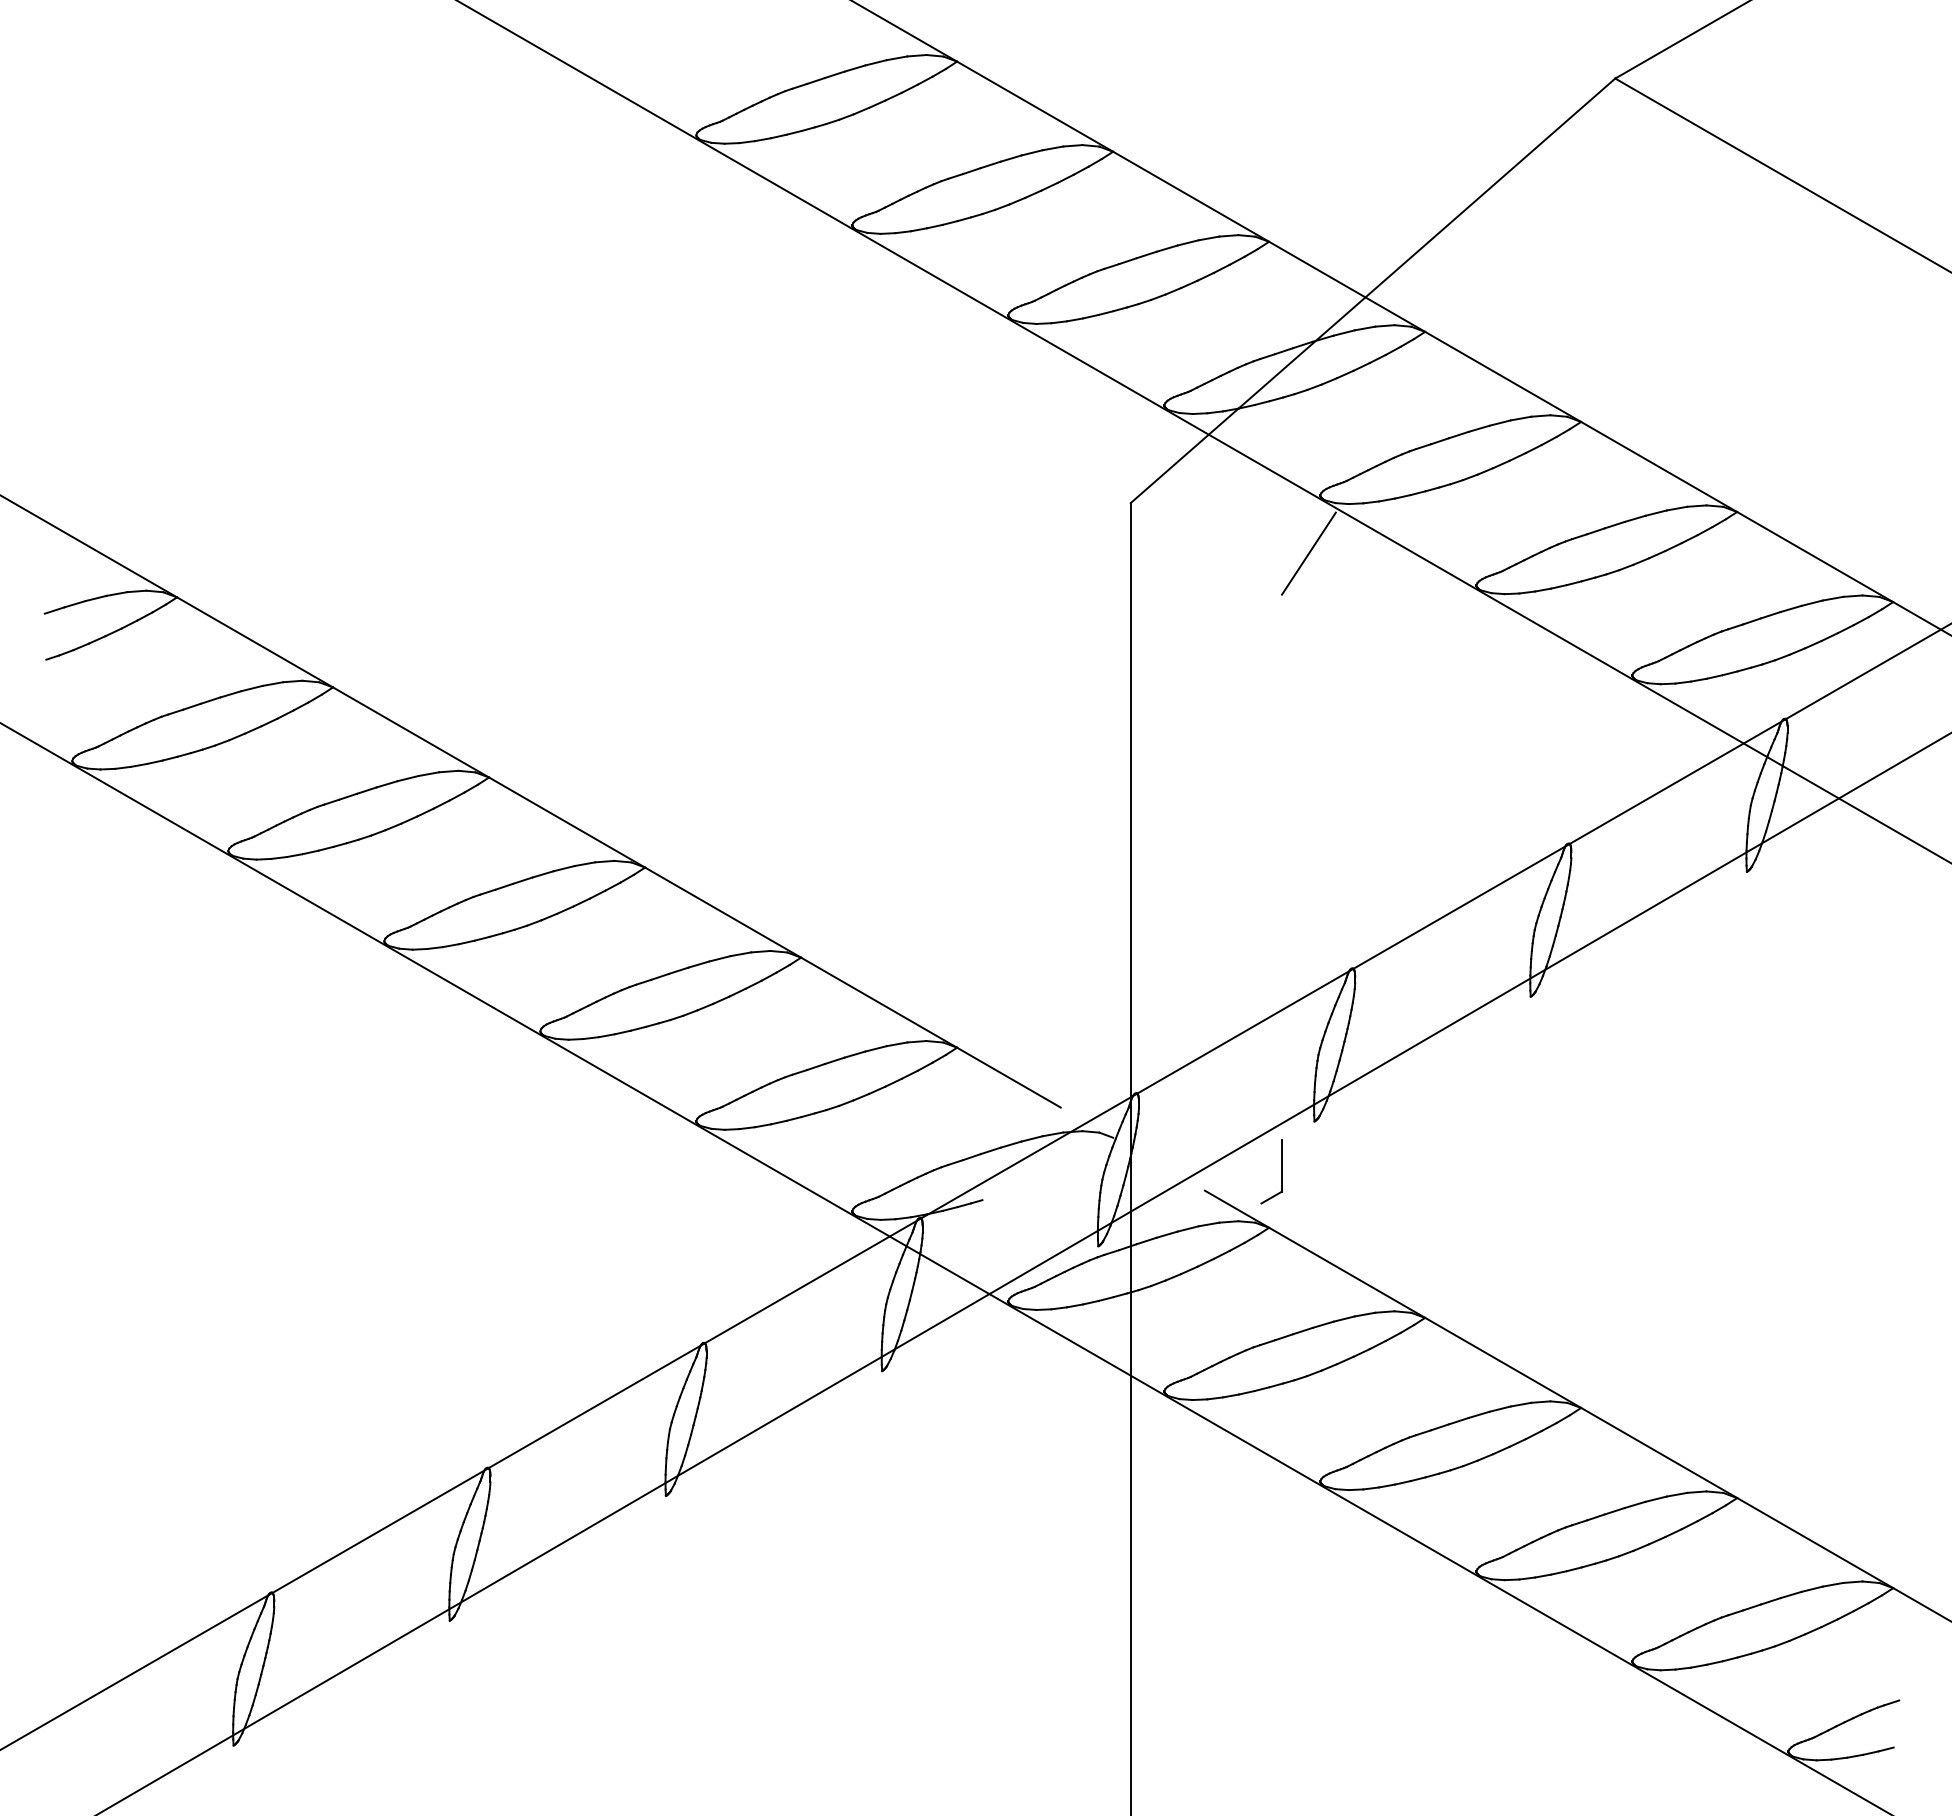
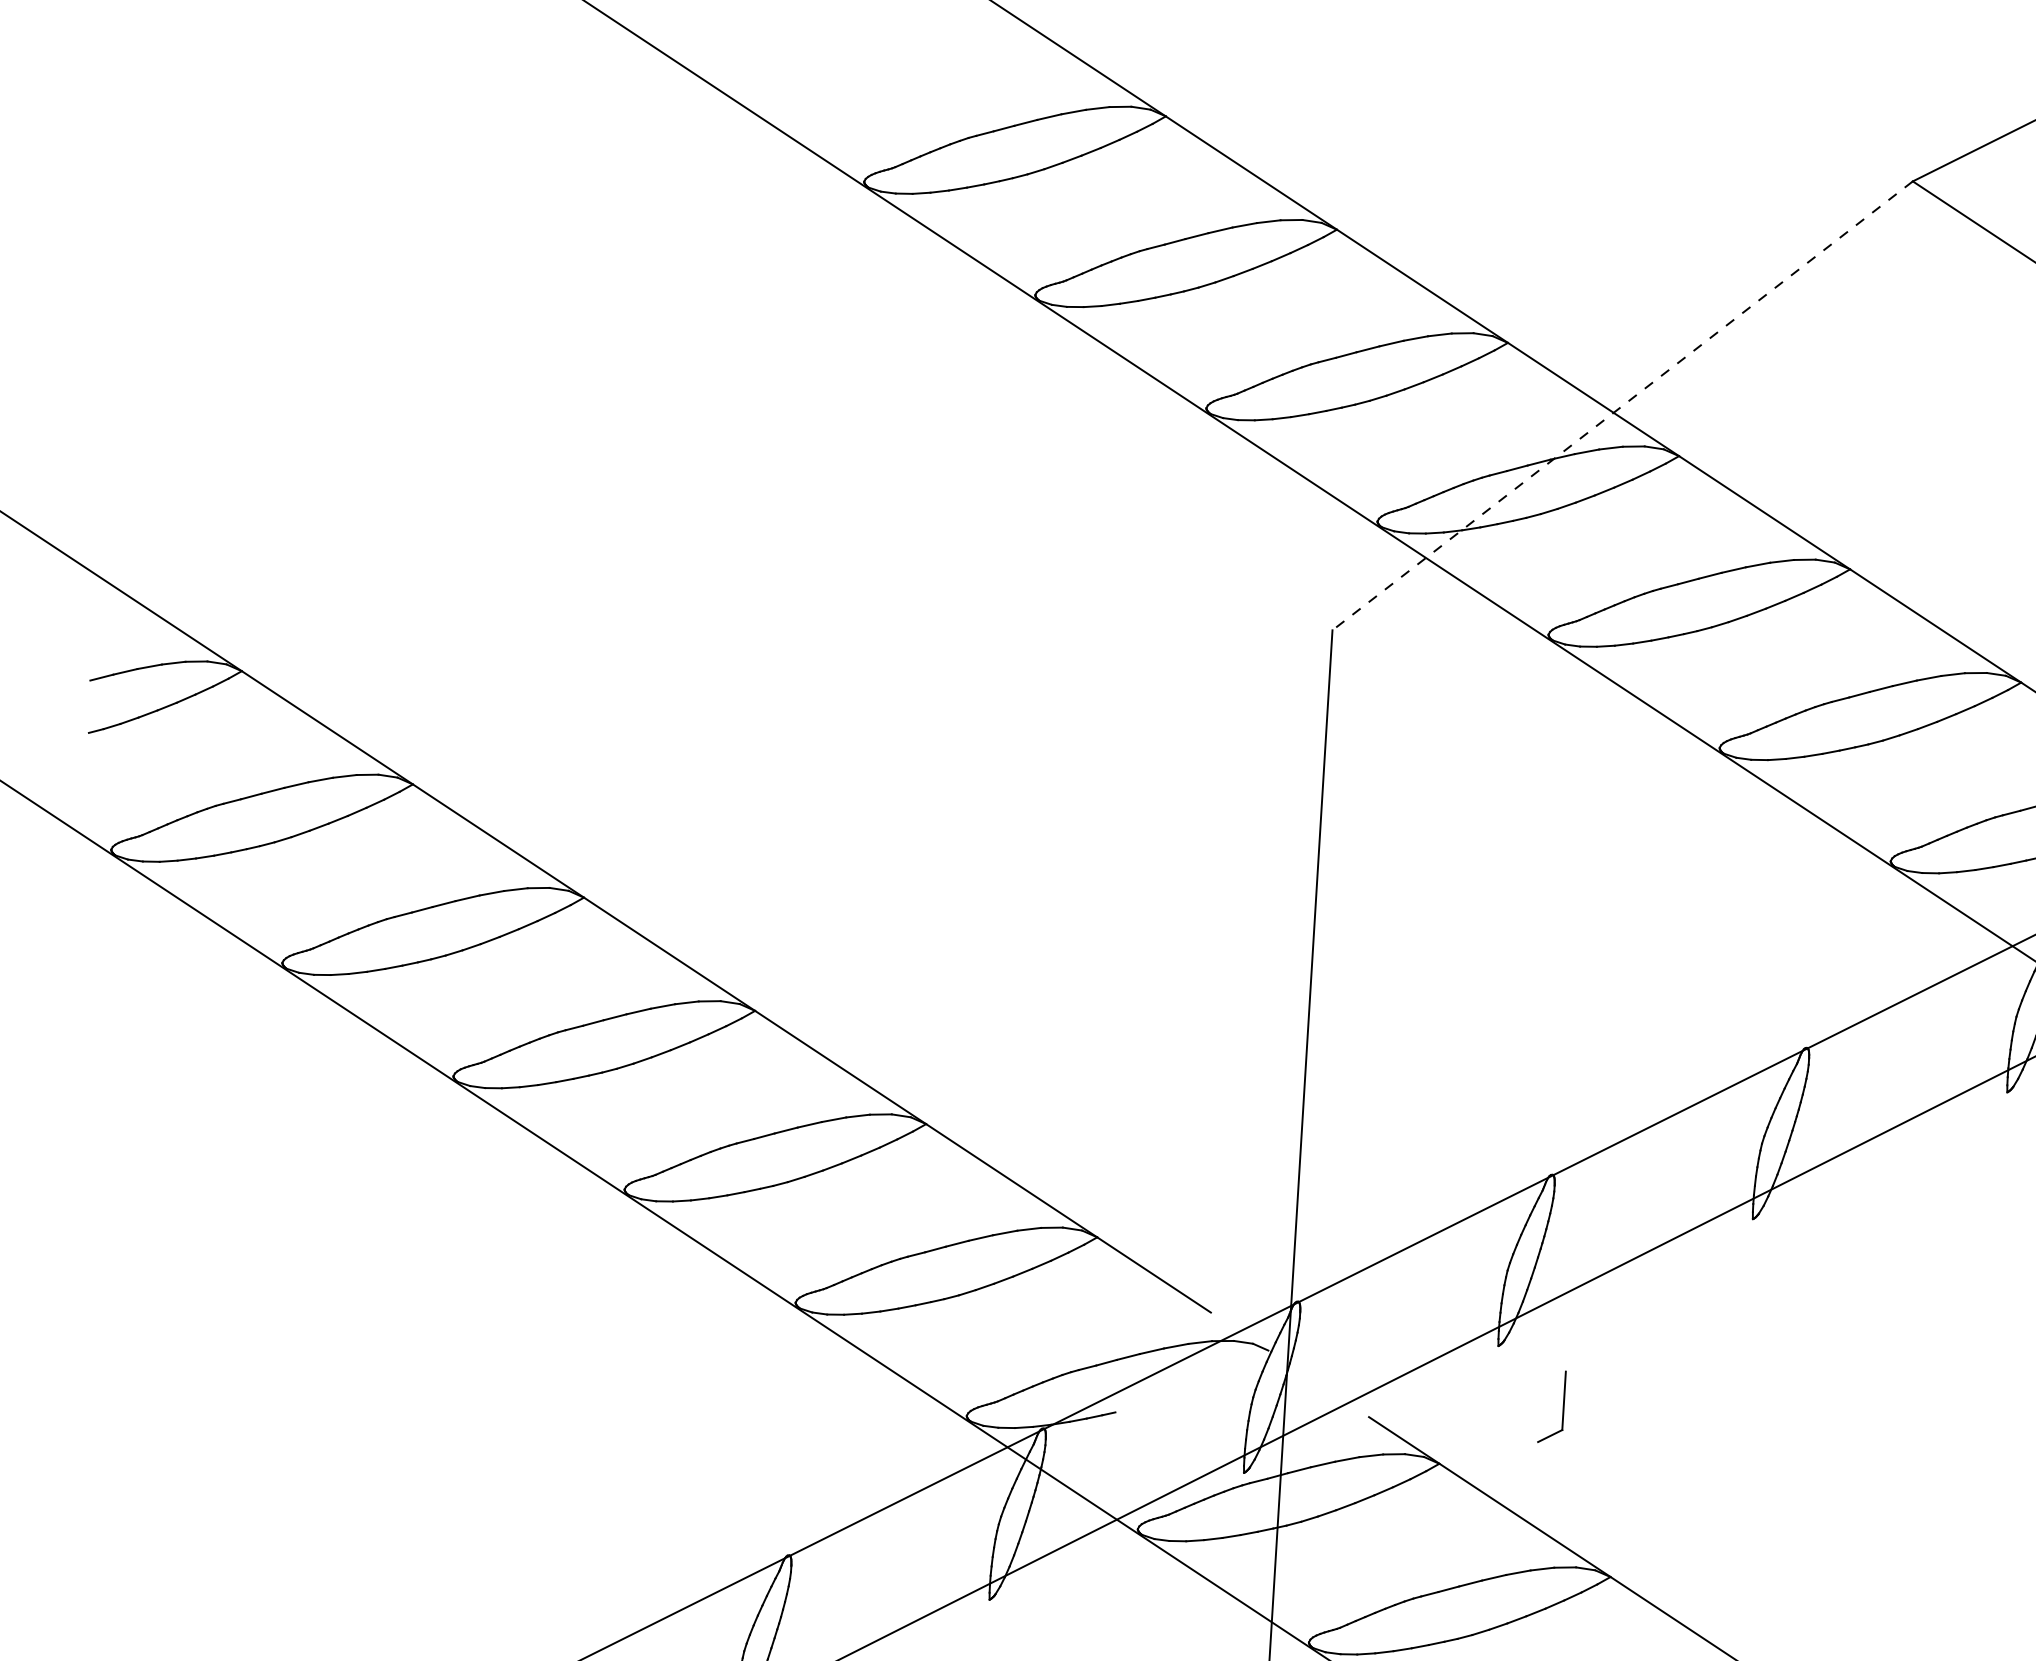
line: (1372, 291) -> (1622, 406), solid -> dashed
line: (1308, 553) -> (1531, 699), removed
part: (1281, 1171) -> (1563, 1407), moved

